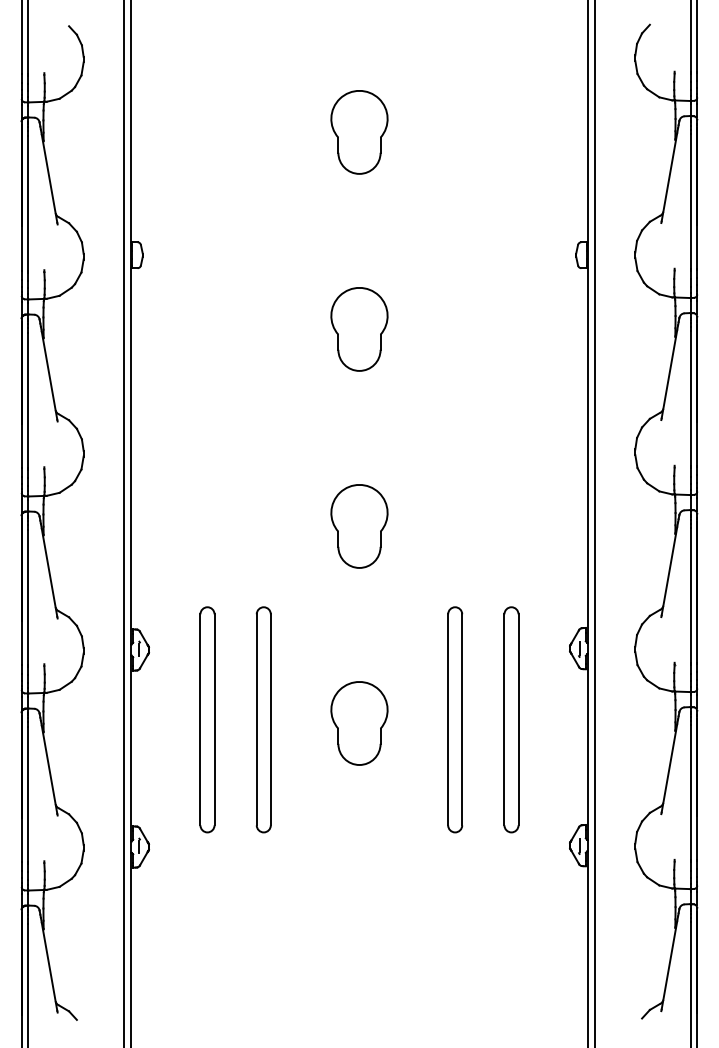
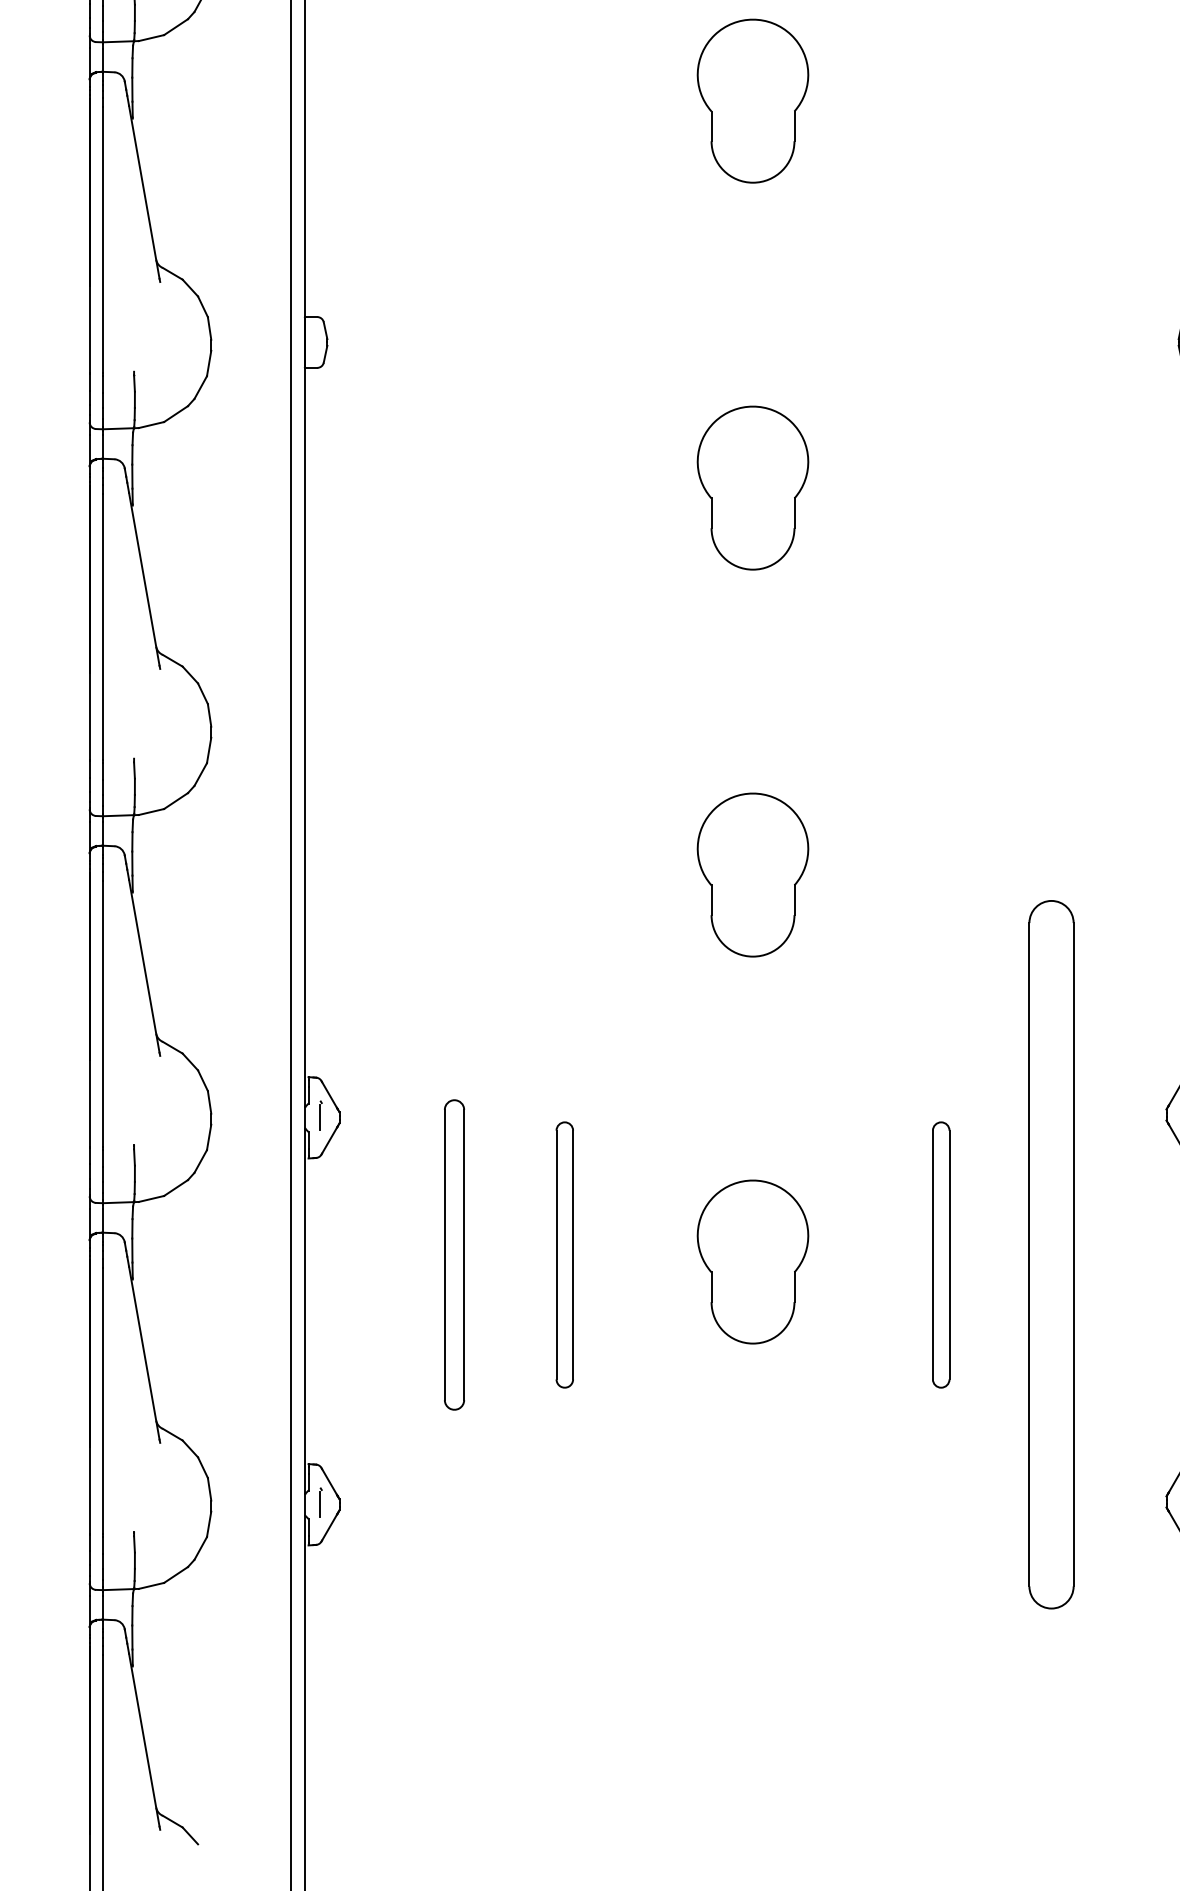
part: (207, 719) -> (454, 1254), size x0.7
part: (263, 719) -> (564, 1254), size x0.6
part: (455, 719) -> (941, 1254), size x0.6
part: (511, 719) -> (1051, 1254), size x1.6

